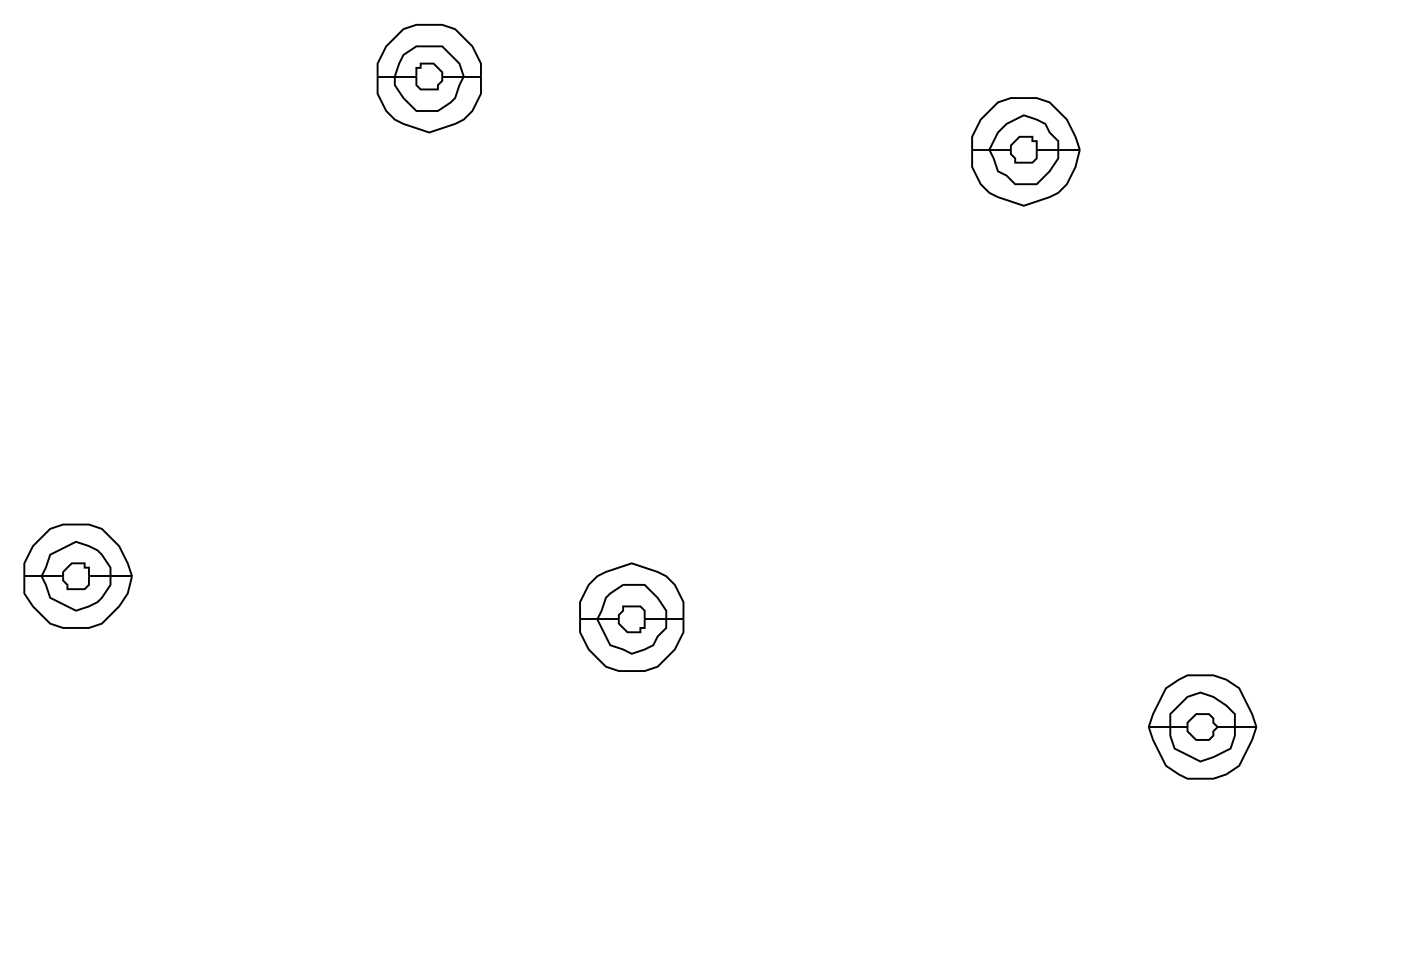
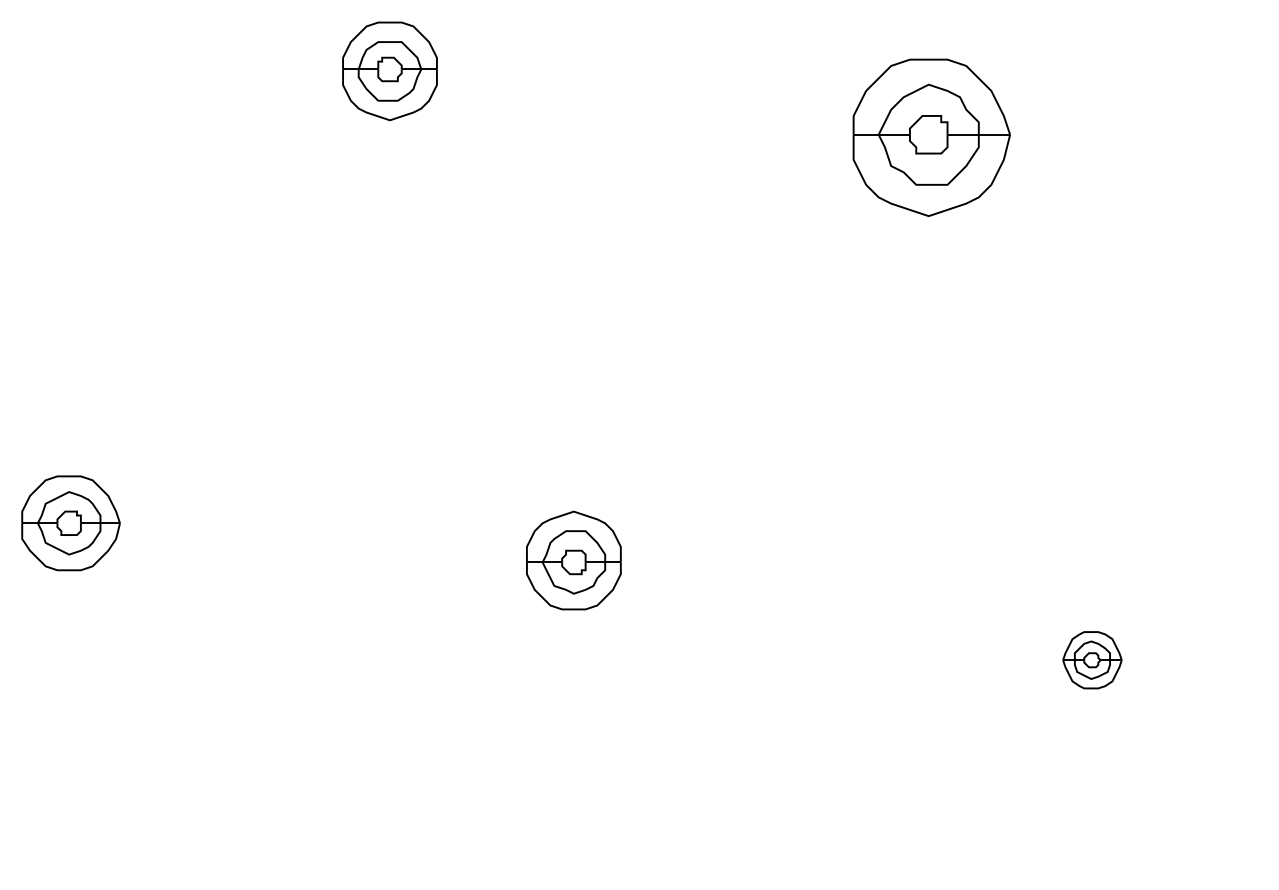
part: (1025, 151) -> (931, 137), size x1.6
part: (1202, 726) -> (1092, 659), size x0.6

